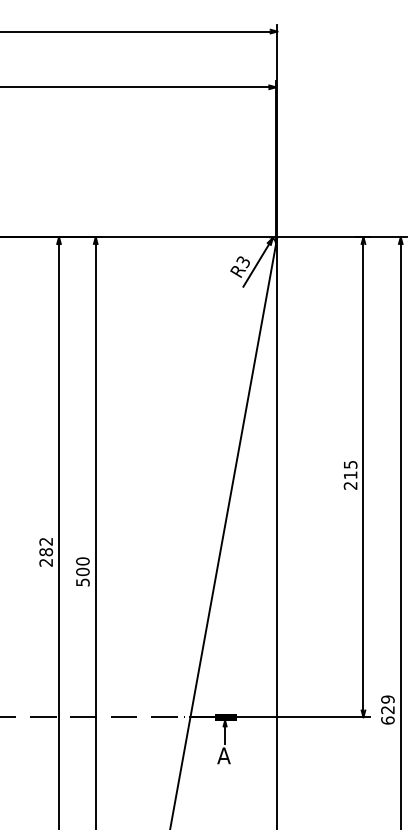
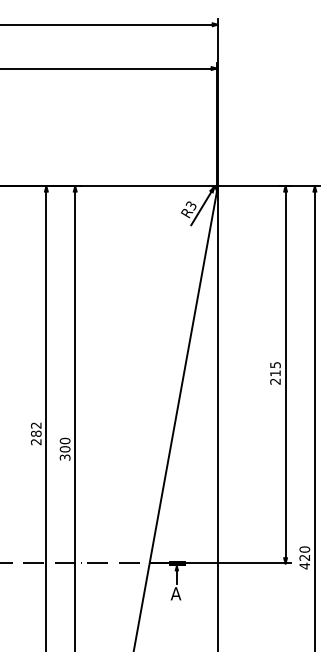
text: (82, 582) -> (64, 457), 500 -> 300
text: (387, 709) -> (304, 557), 629 -> 420

